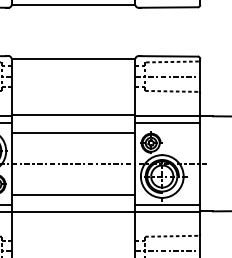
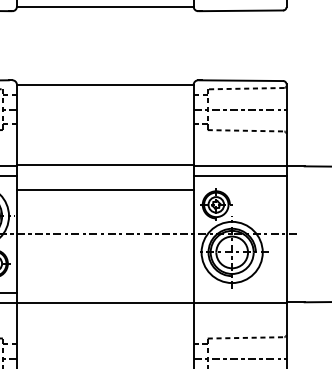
line: (73, 194) -> (105, 278), removed
line: (167, 204) -> (239, 292), removed

